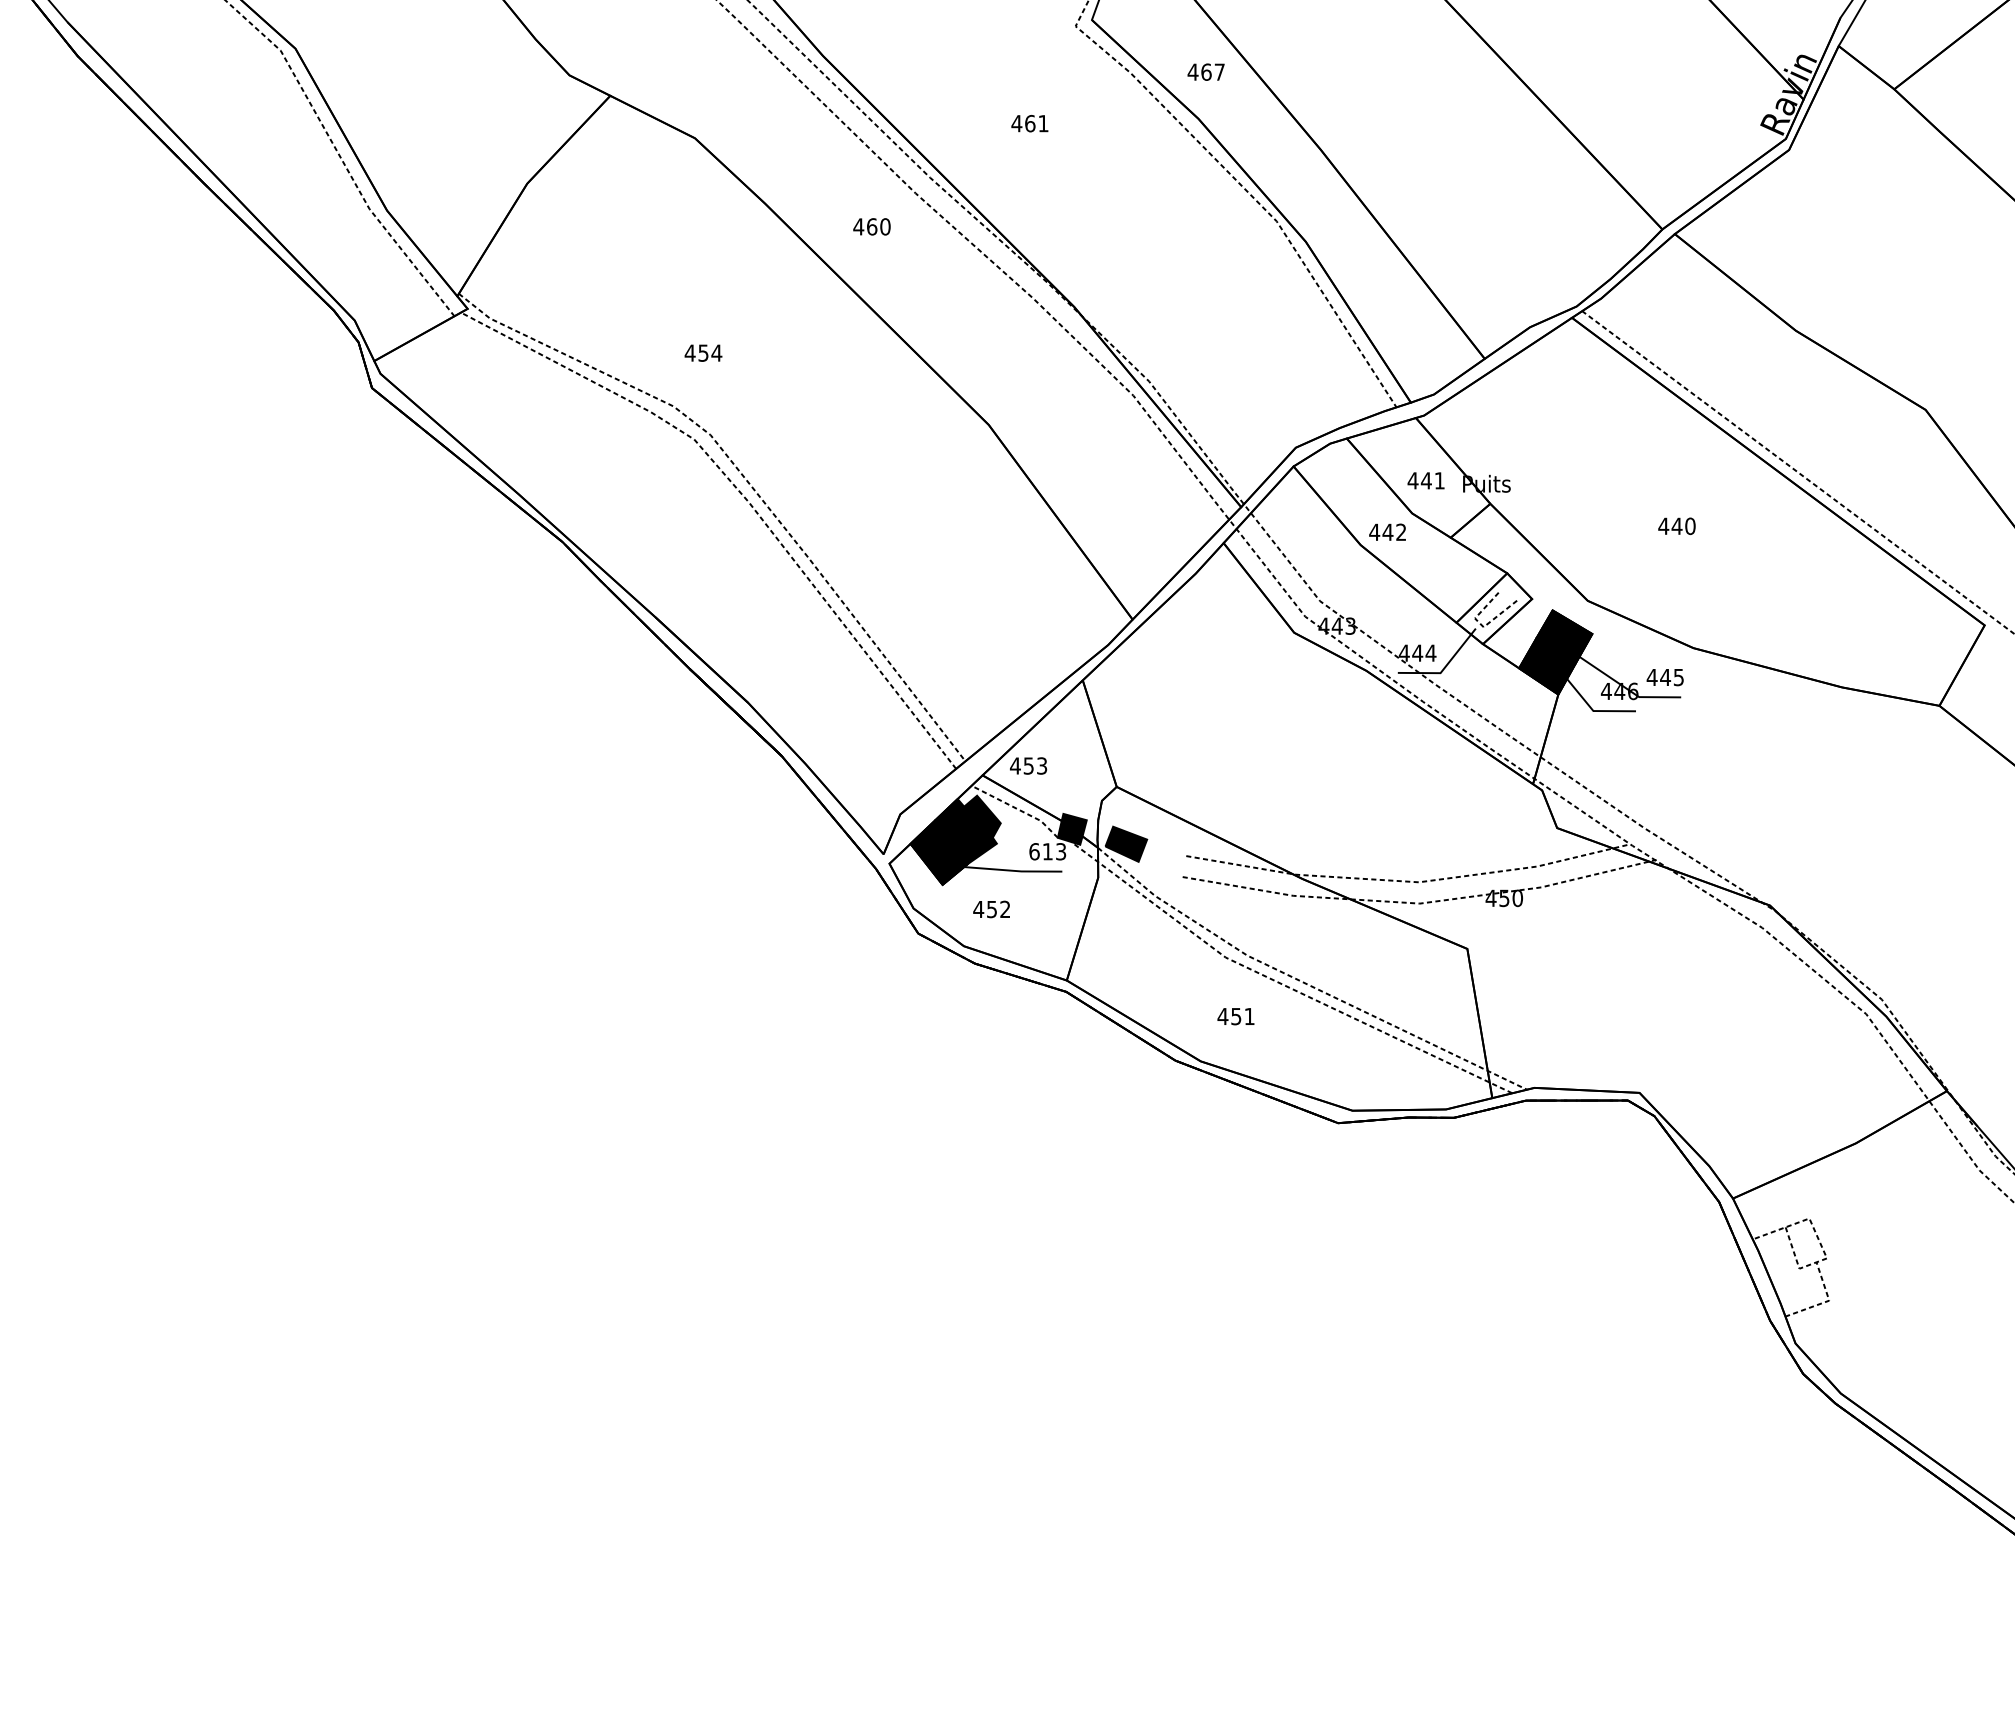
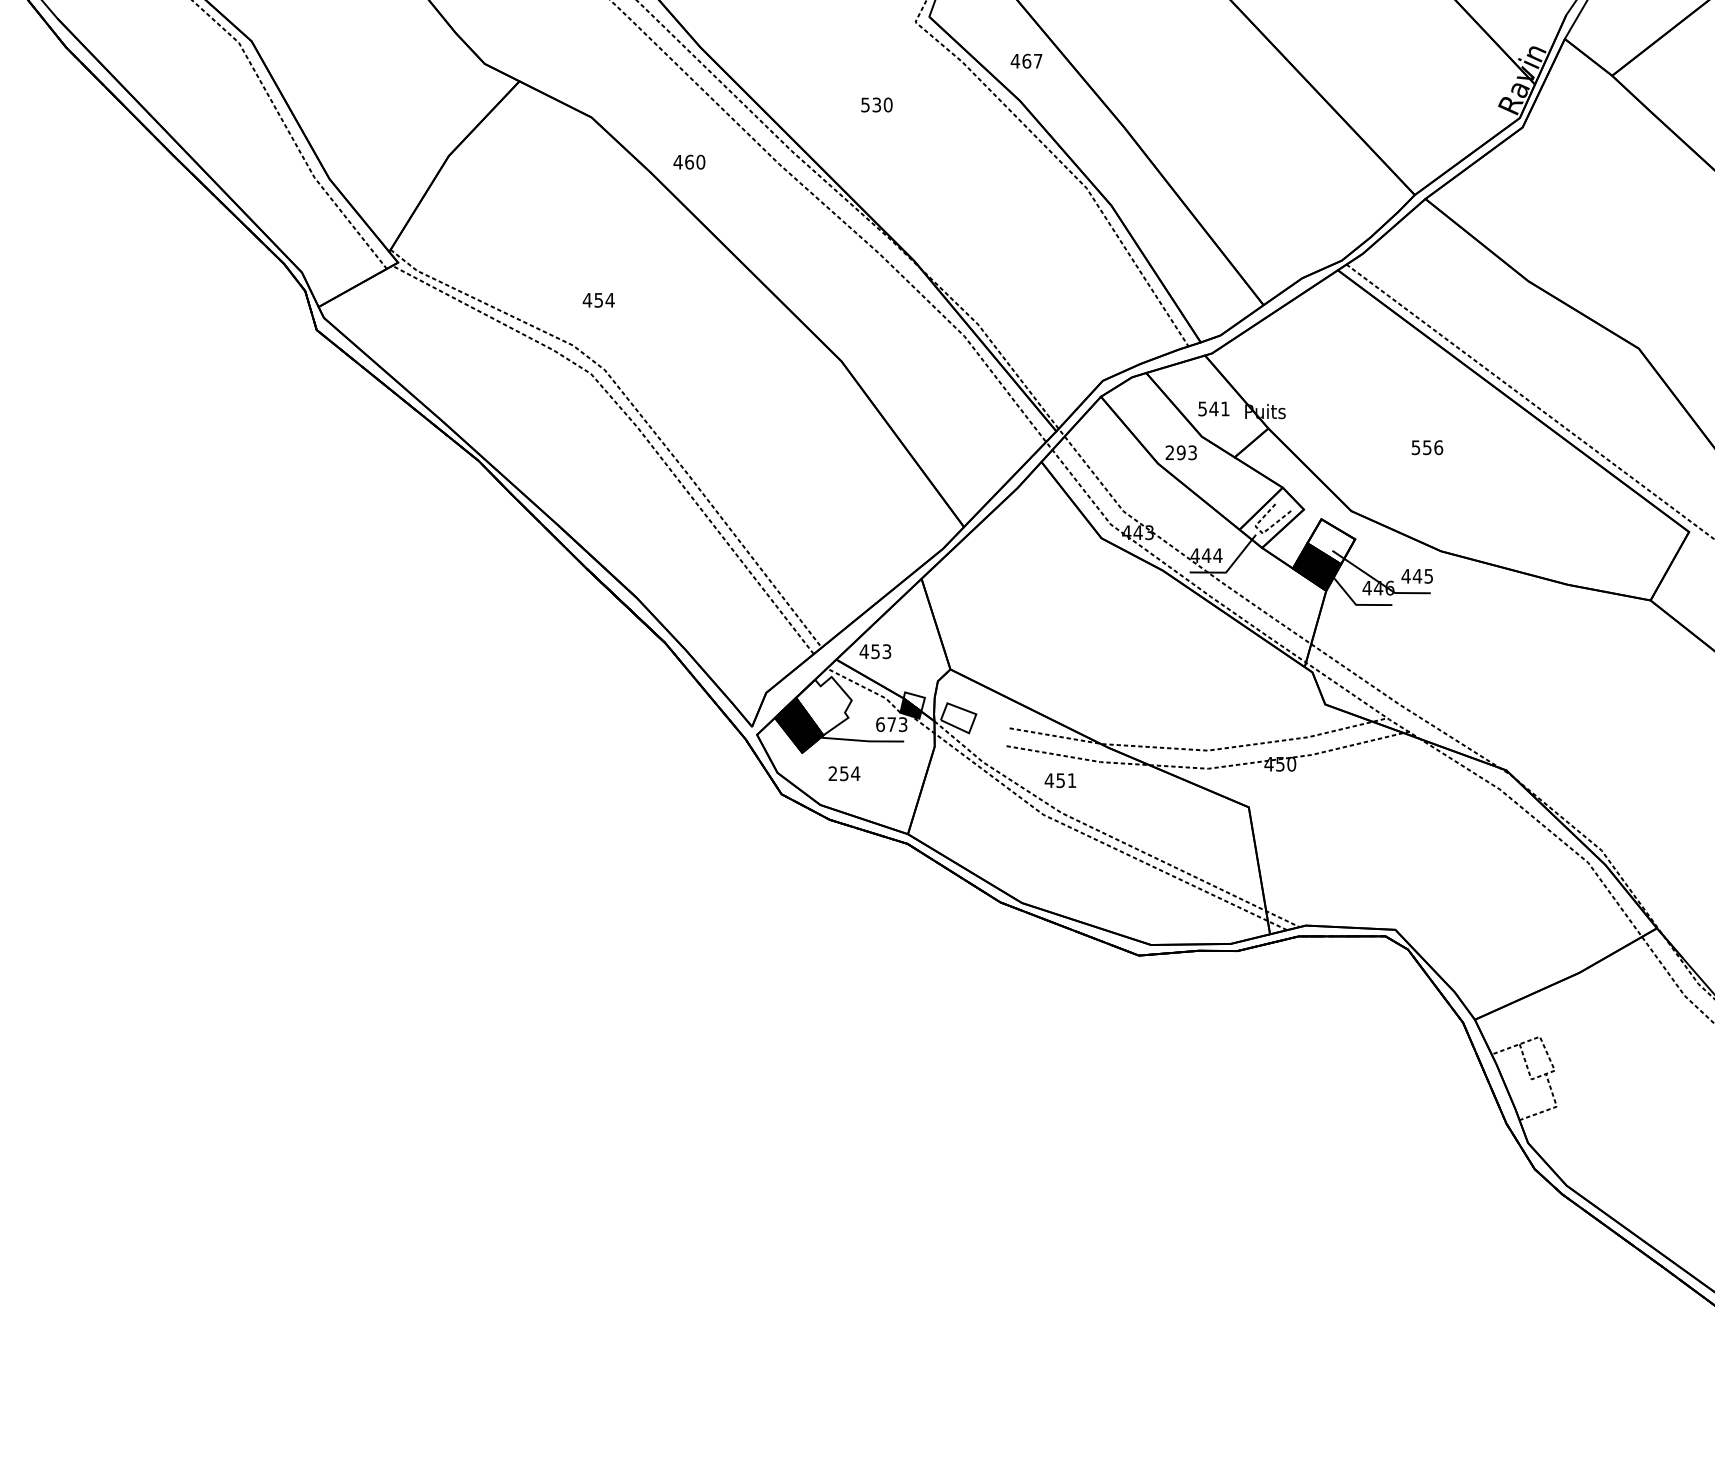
text: (1029, 123) -> (876, 104), 461 -> 530
text: (871, 226) -> (689, 161), moved
text: (1412, 480) -> (1202, 408), 441 -> 541
text: (1676, 526) -> (1426, 447), 440 -> 556
text: (1387, 532) -> (1180, 452), 442 -> 293
fill: (1564, 636) -> (1331, 541), removed
fill: (1073, 824) -> (913, 701), removed
fill: (967, 829) -> (823, 705), removed
fill: (1126, 843) -> (958, 717), removed
text: (1047, 851) -> (891, 724), 613 -> 673
text: (991, 908) -> (843, 772), 452 -> 254
text: (1235, 1016) -> (1060, 780), moved

